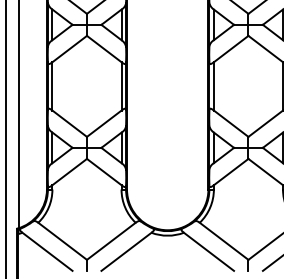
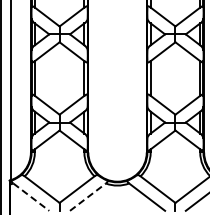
line: (47, 252) -> (31, 197), solid -> dashed
line: (125, 252) -> (87, 197), solid -> dashed

